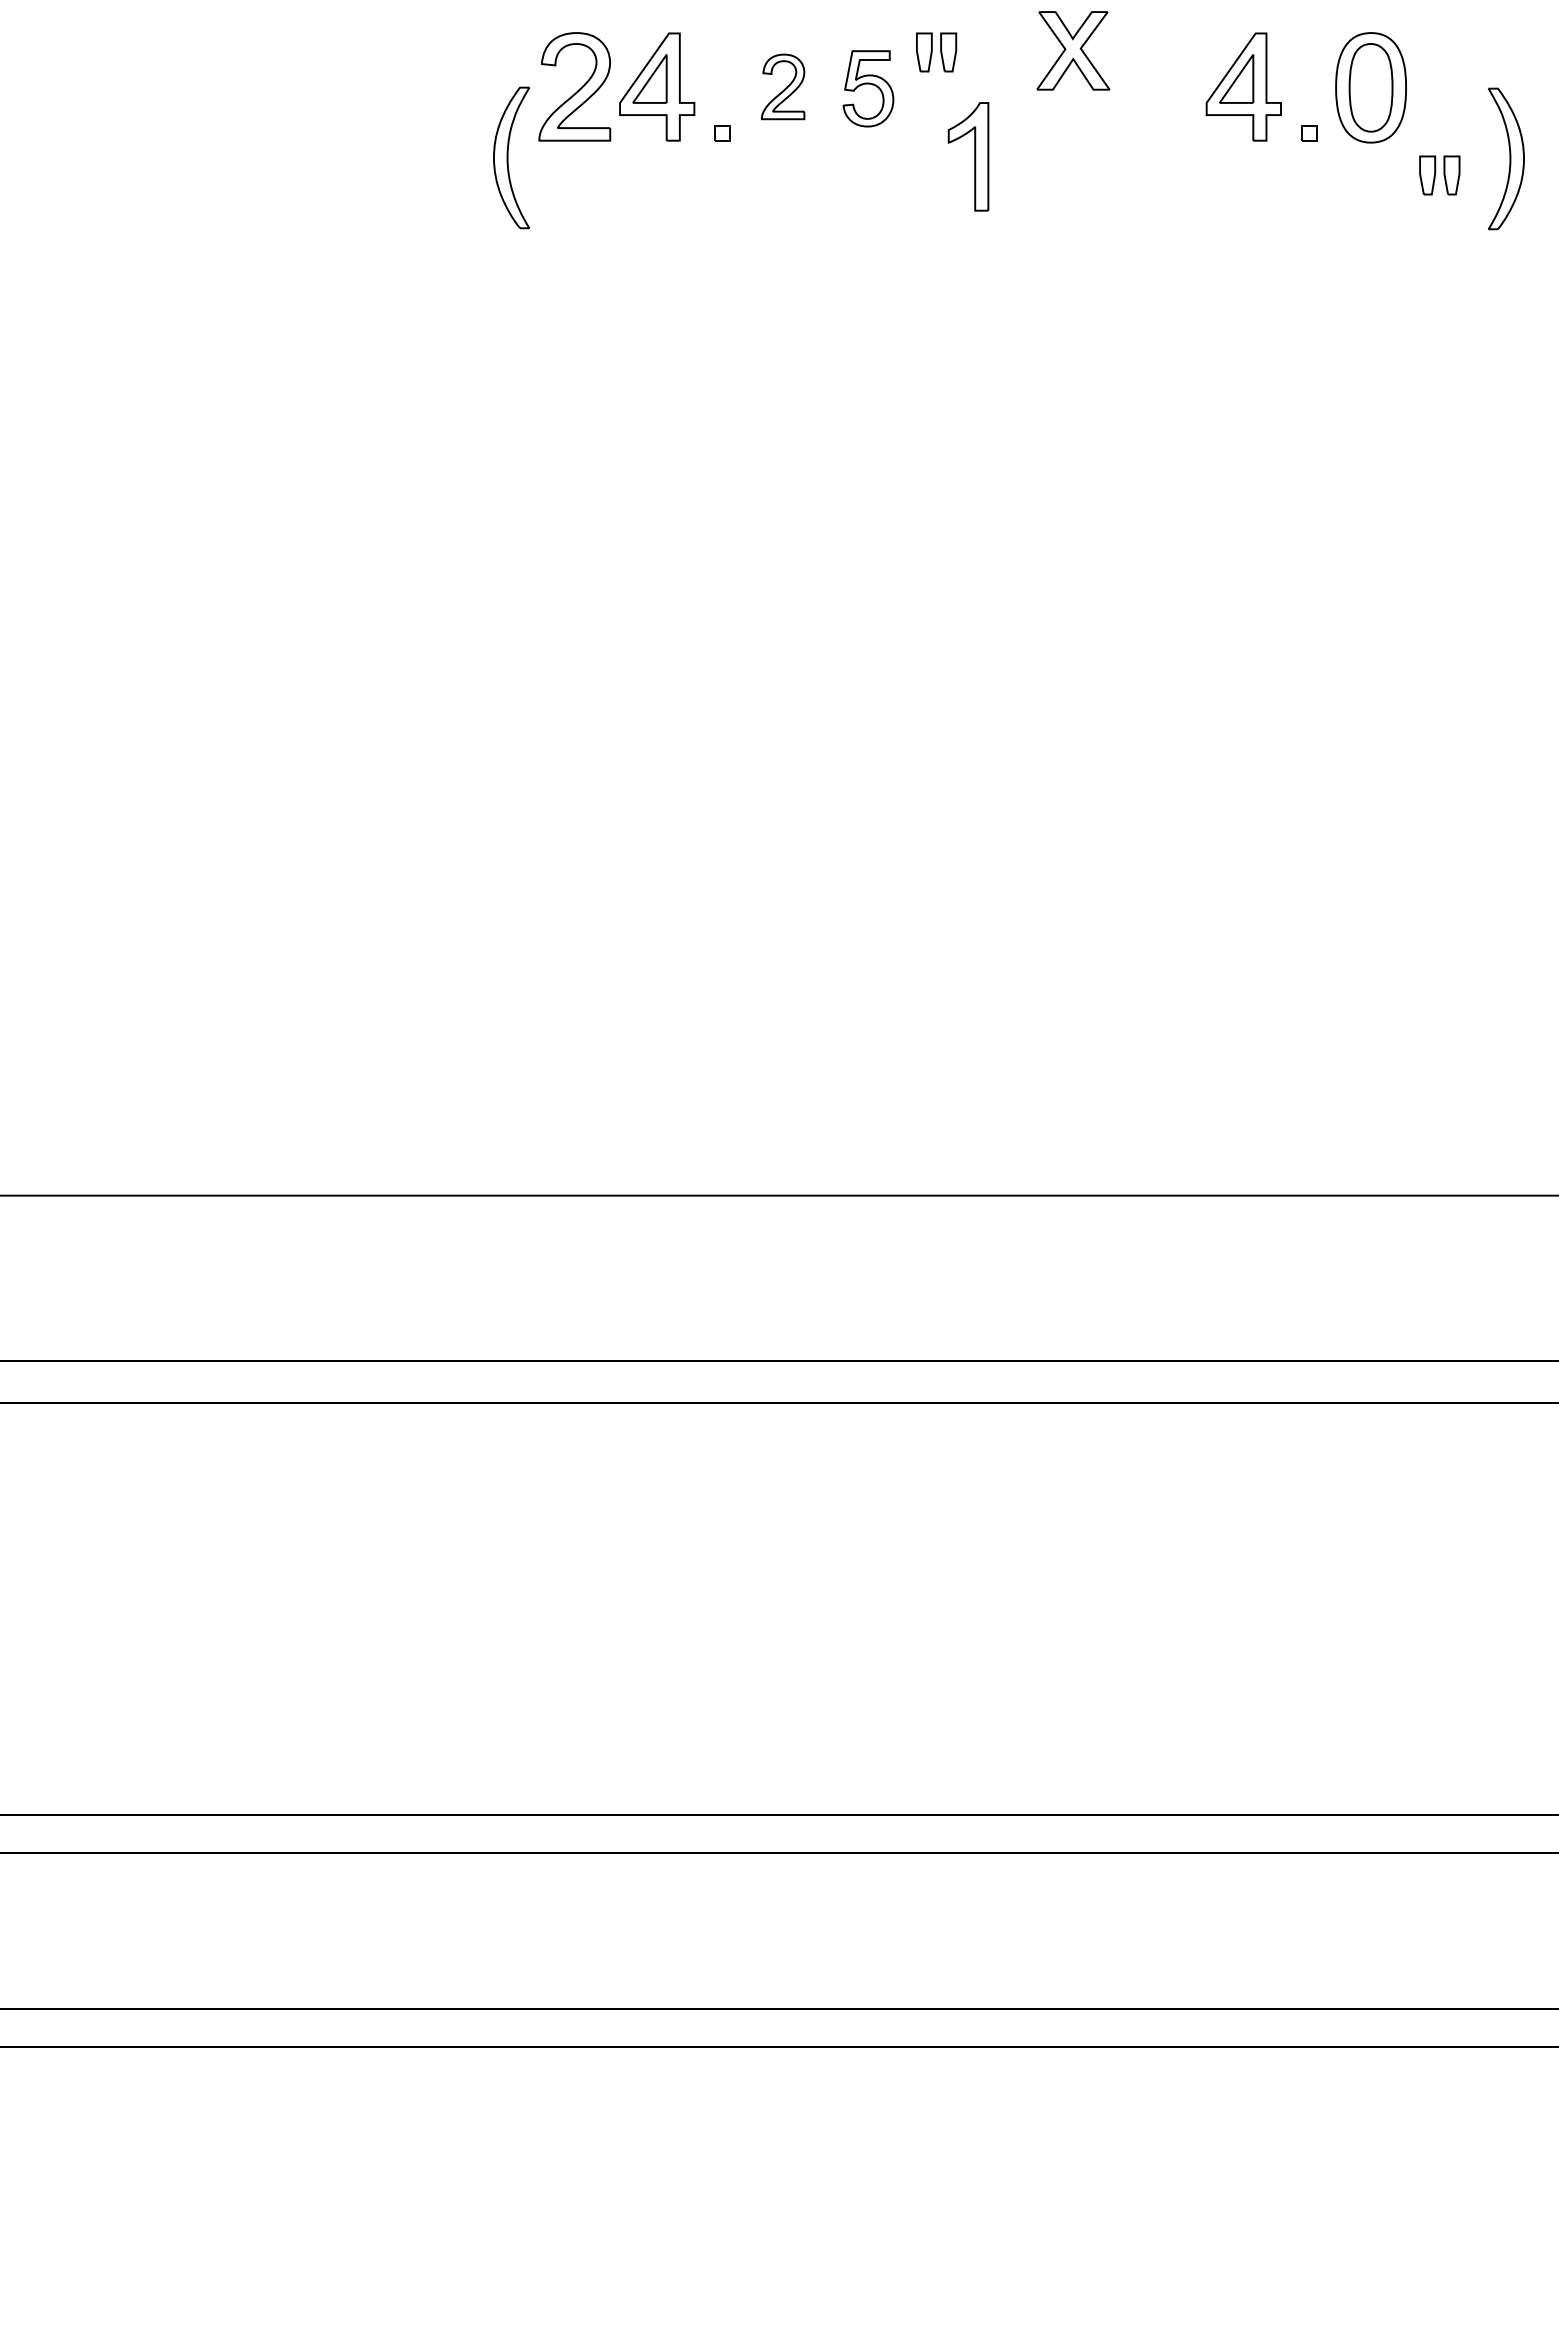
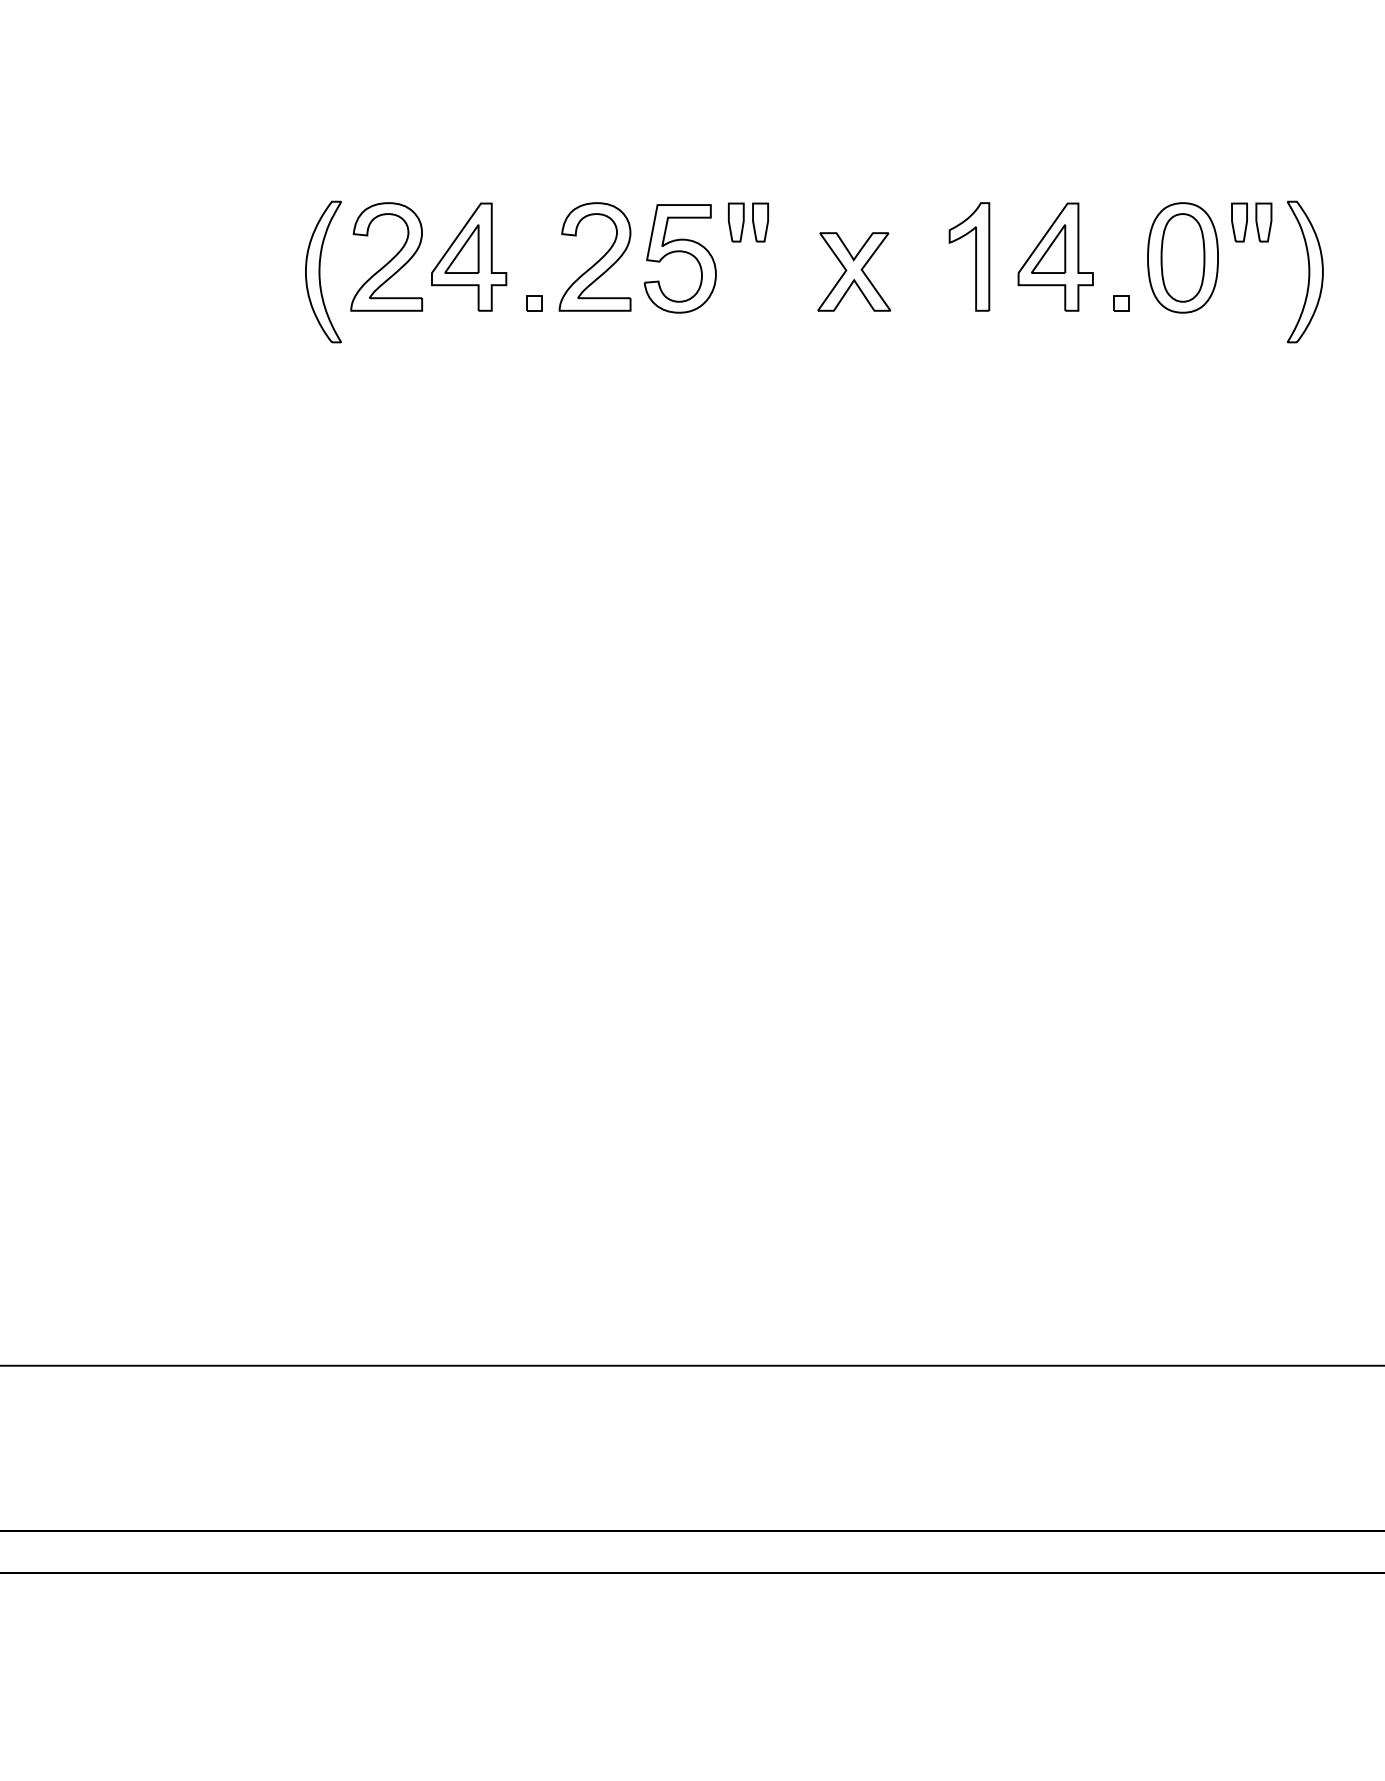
part: (1073, 50) -> (854, 271), moved
part: (782, 86) -> (594, 256), size x1.67
part: (868, 88) -> (680, 258), size x1.43
part: (968, 156) -> (969, 256), moved
part: (511, 157) -> (323, 271), moved
part: (1506, 158) -> (1305, 271), moved
part: (1439, 175) -> (1251, 222), moved

